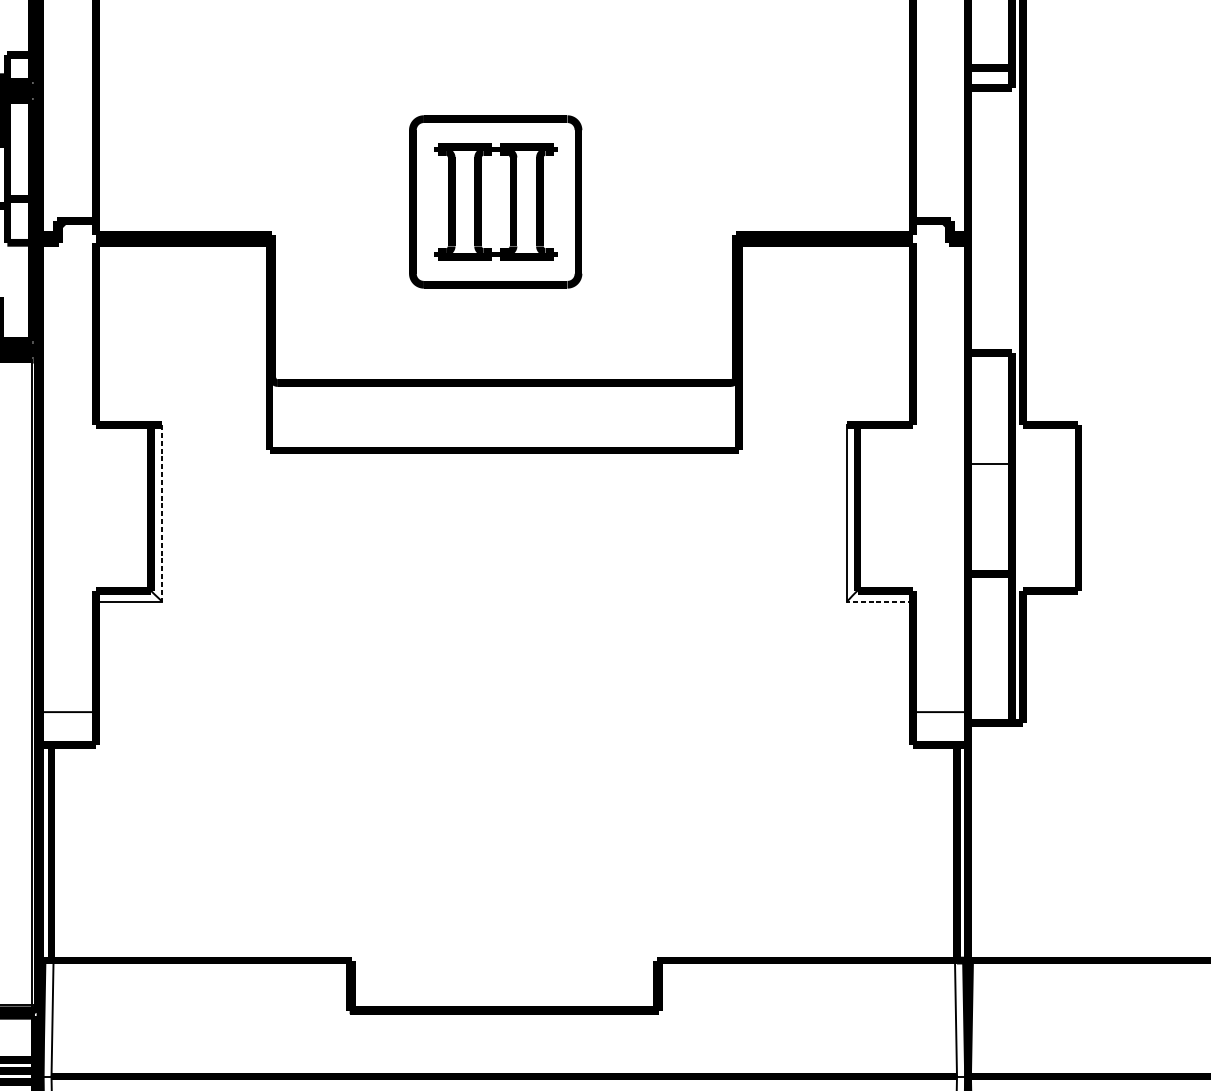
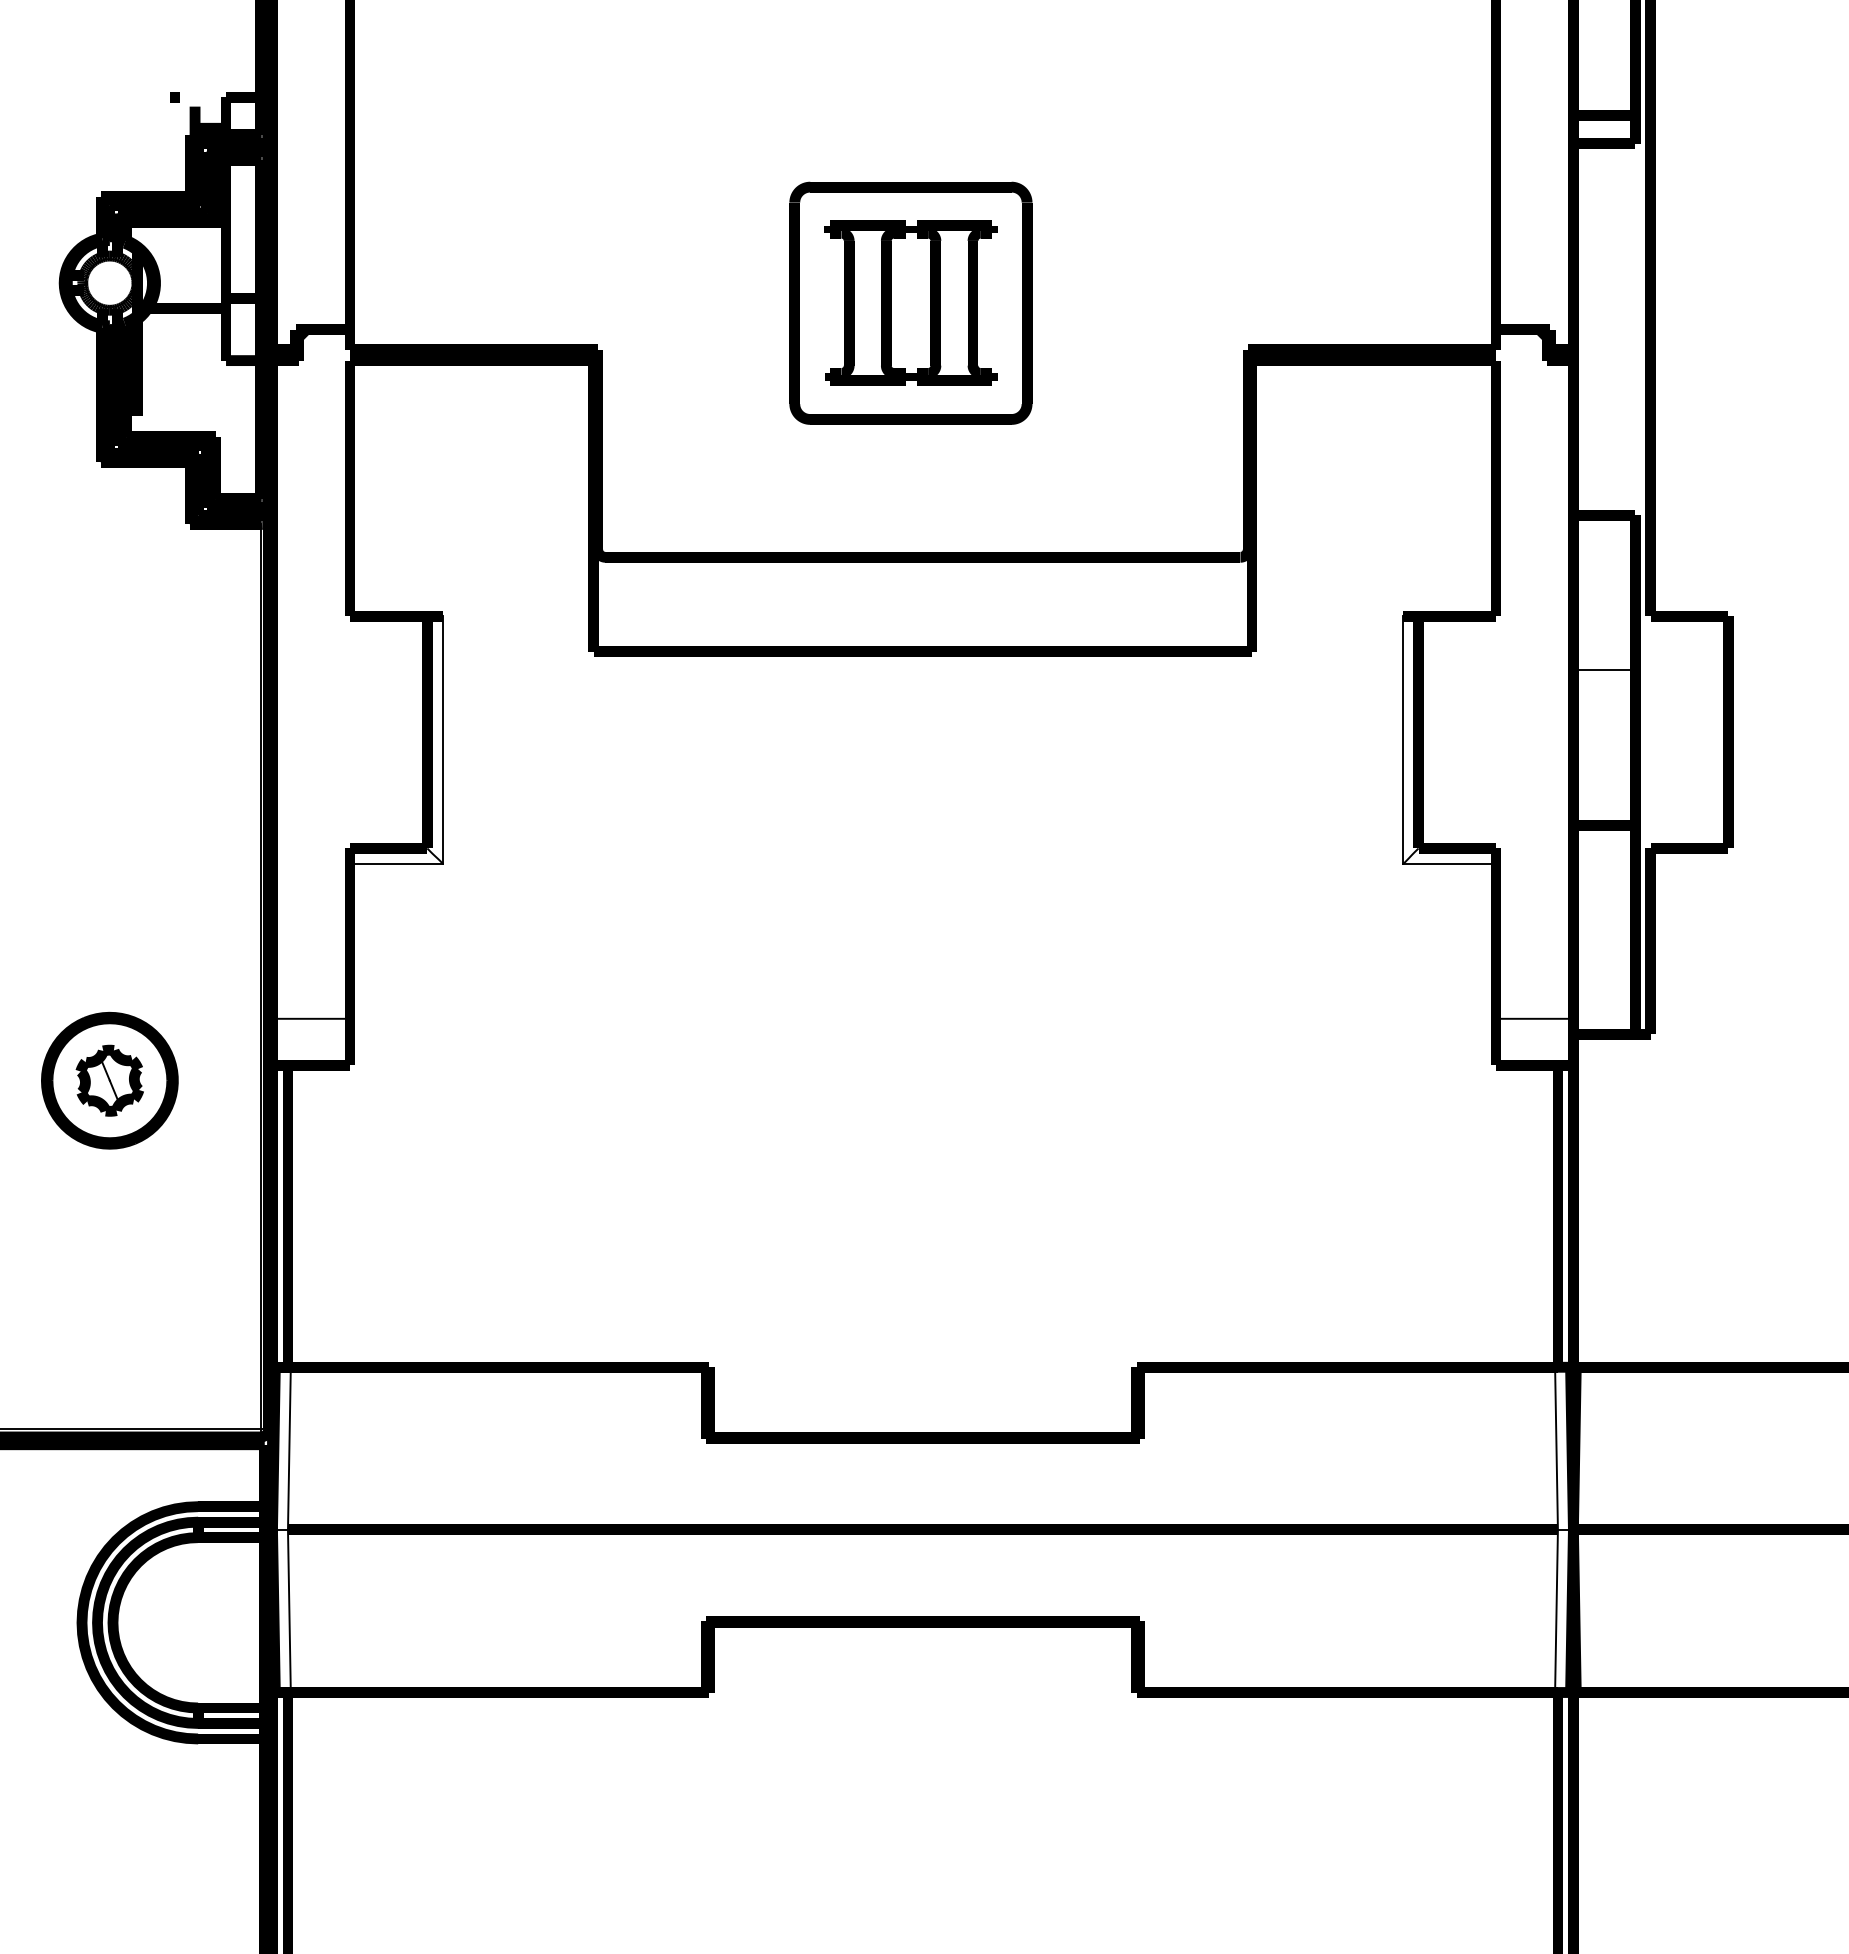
line: (161, 513) -> (442, 740), dashed -> solid
line: (879, 601) -> (1449, 863), dashed -> solid

